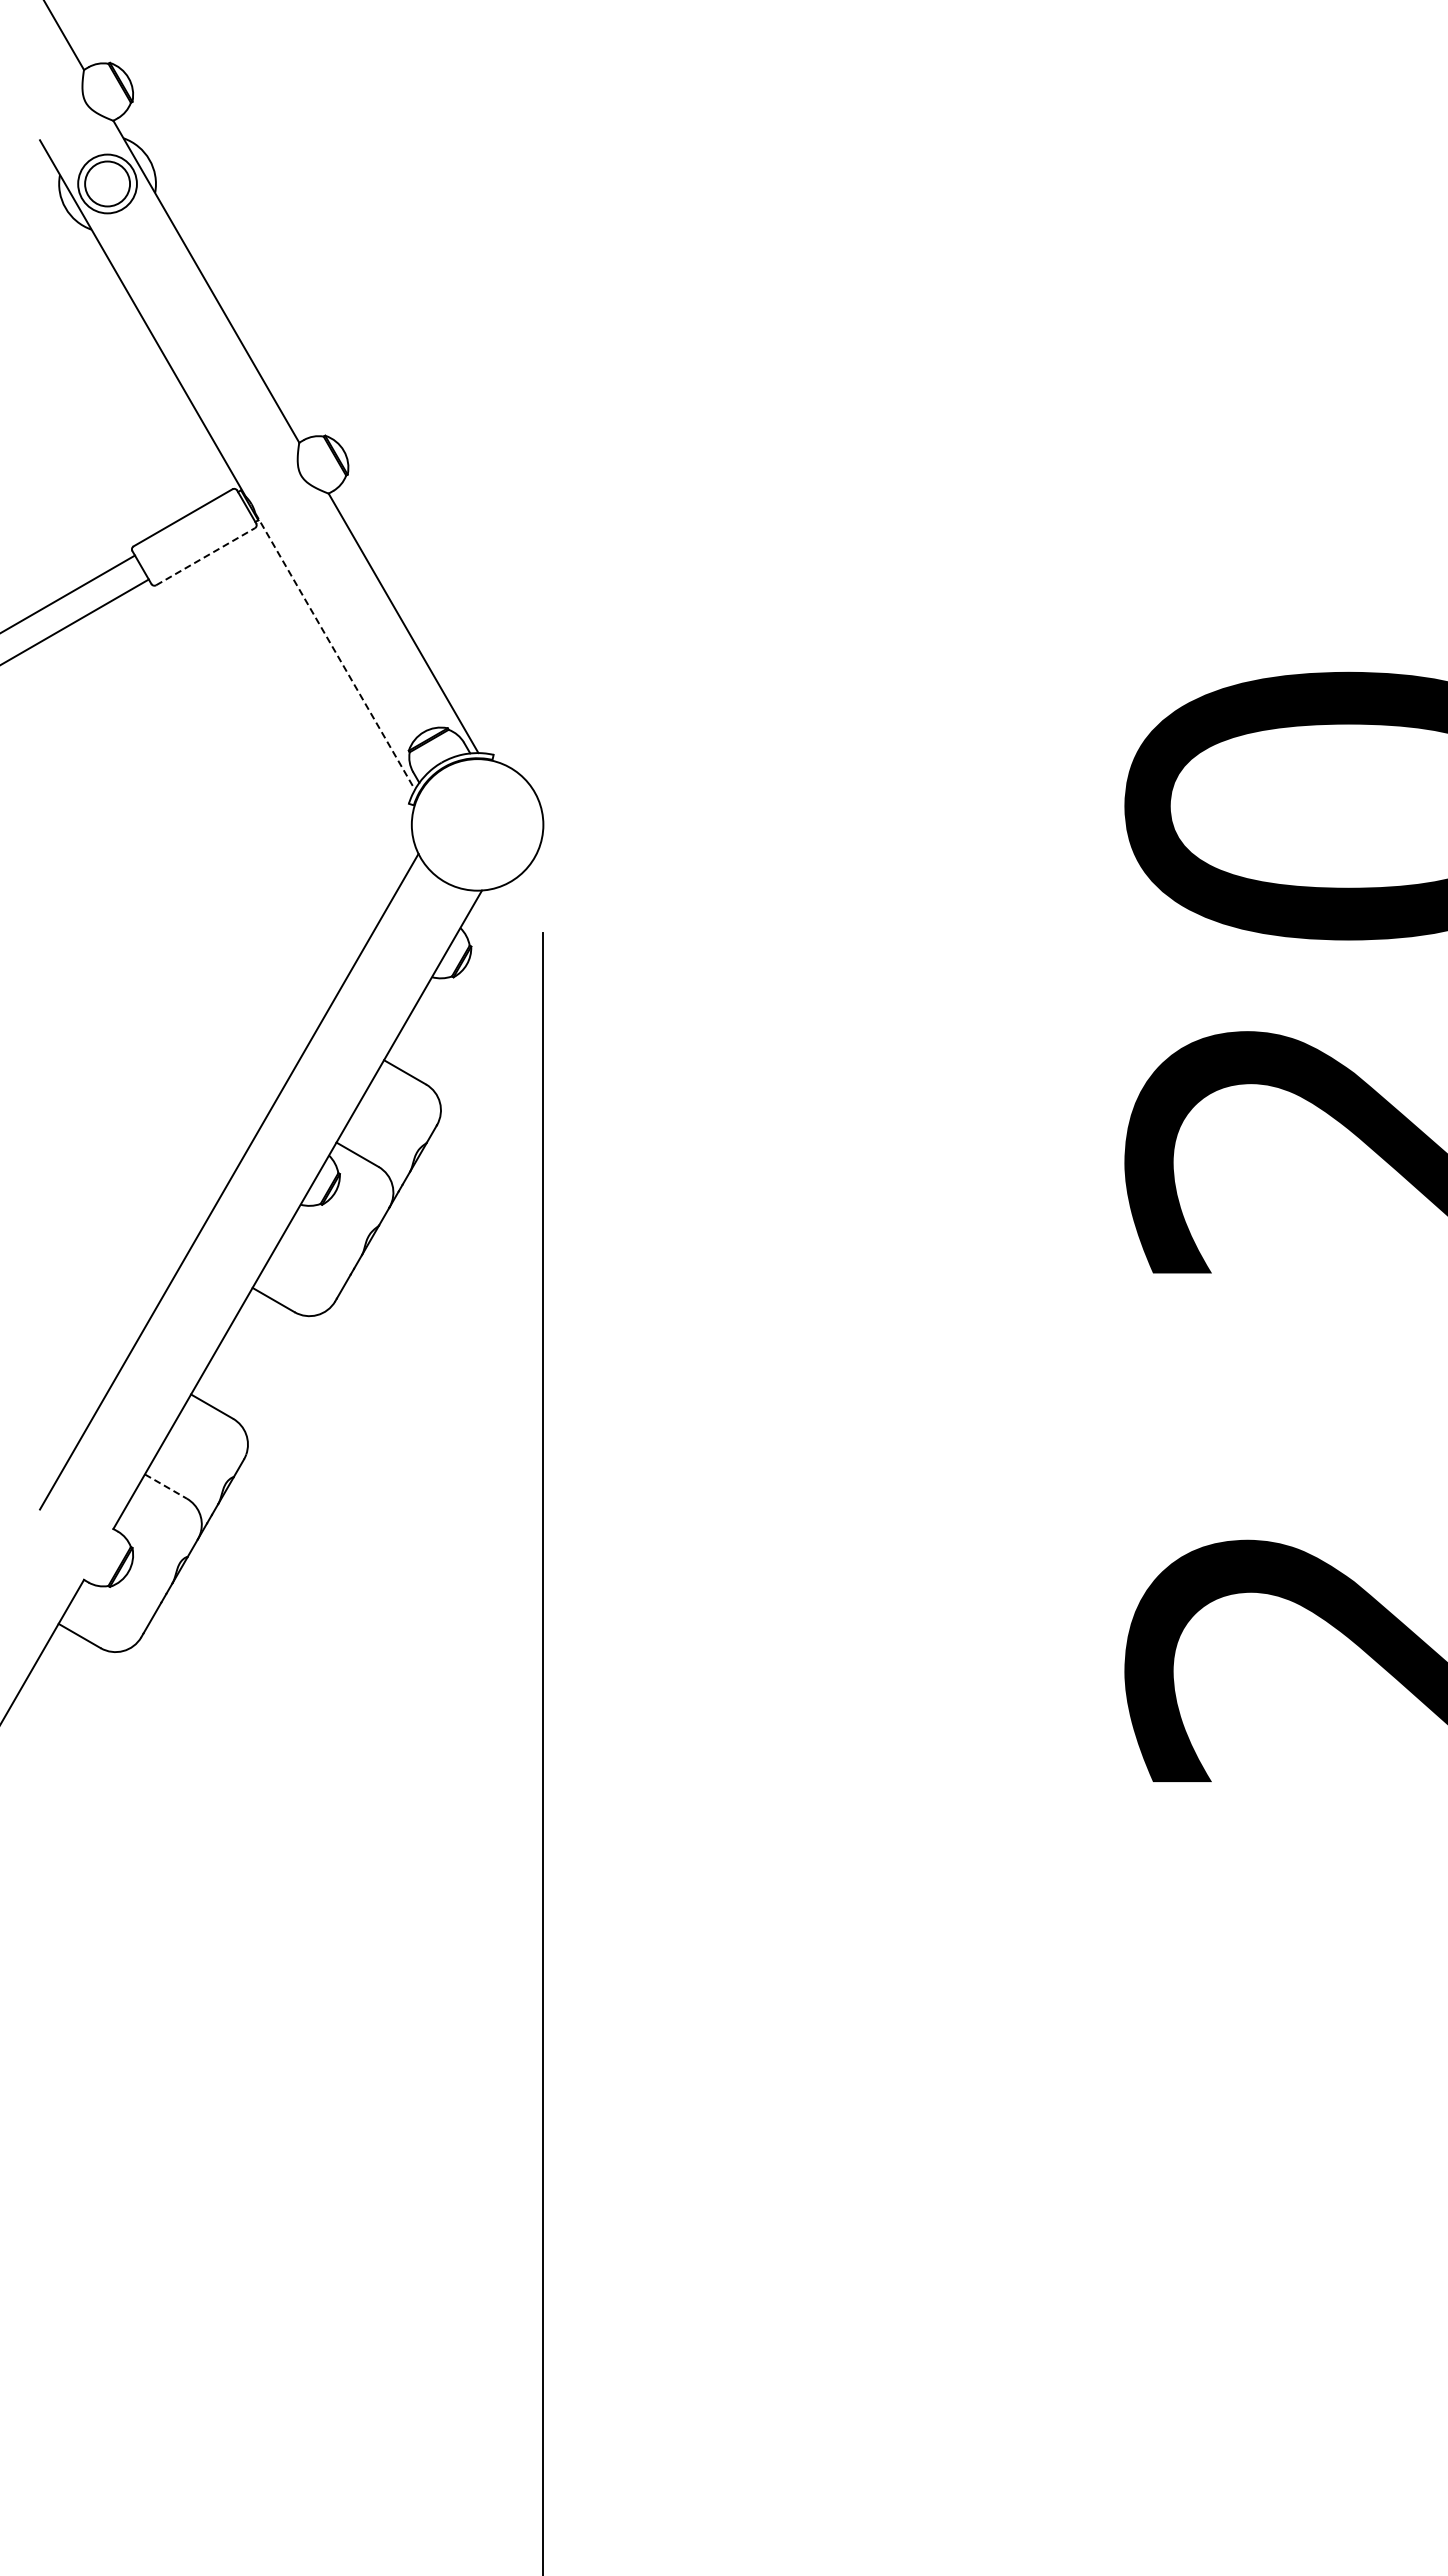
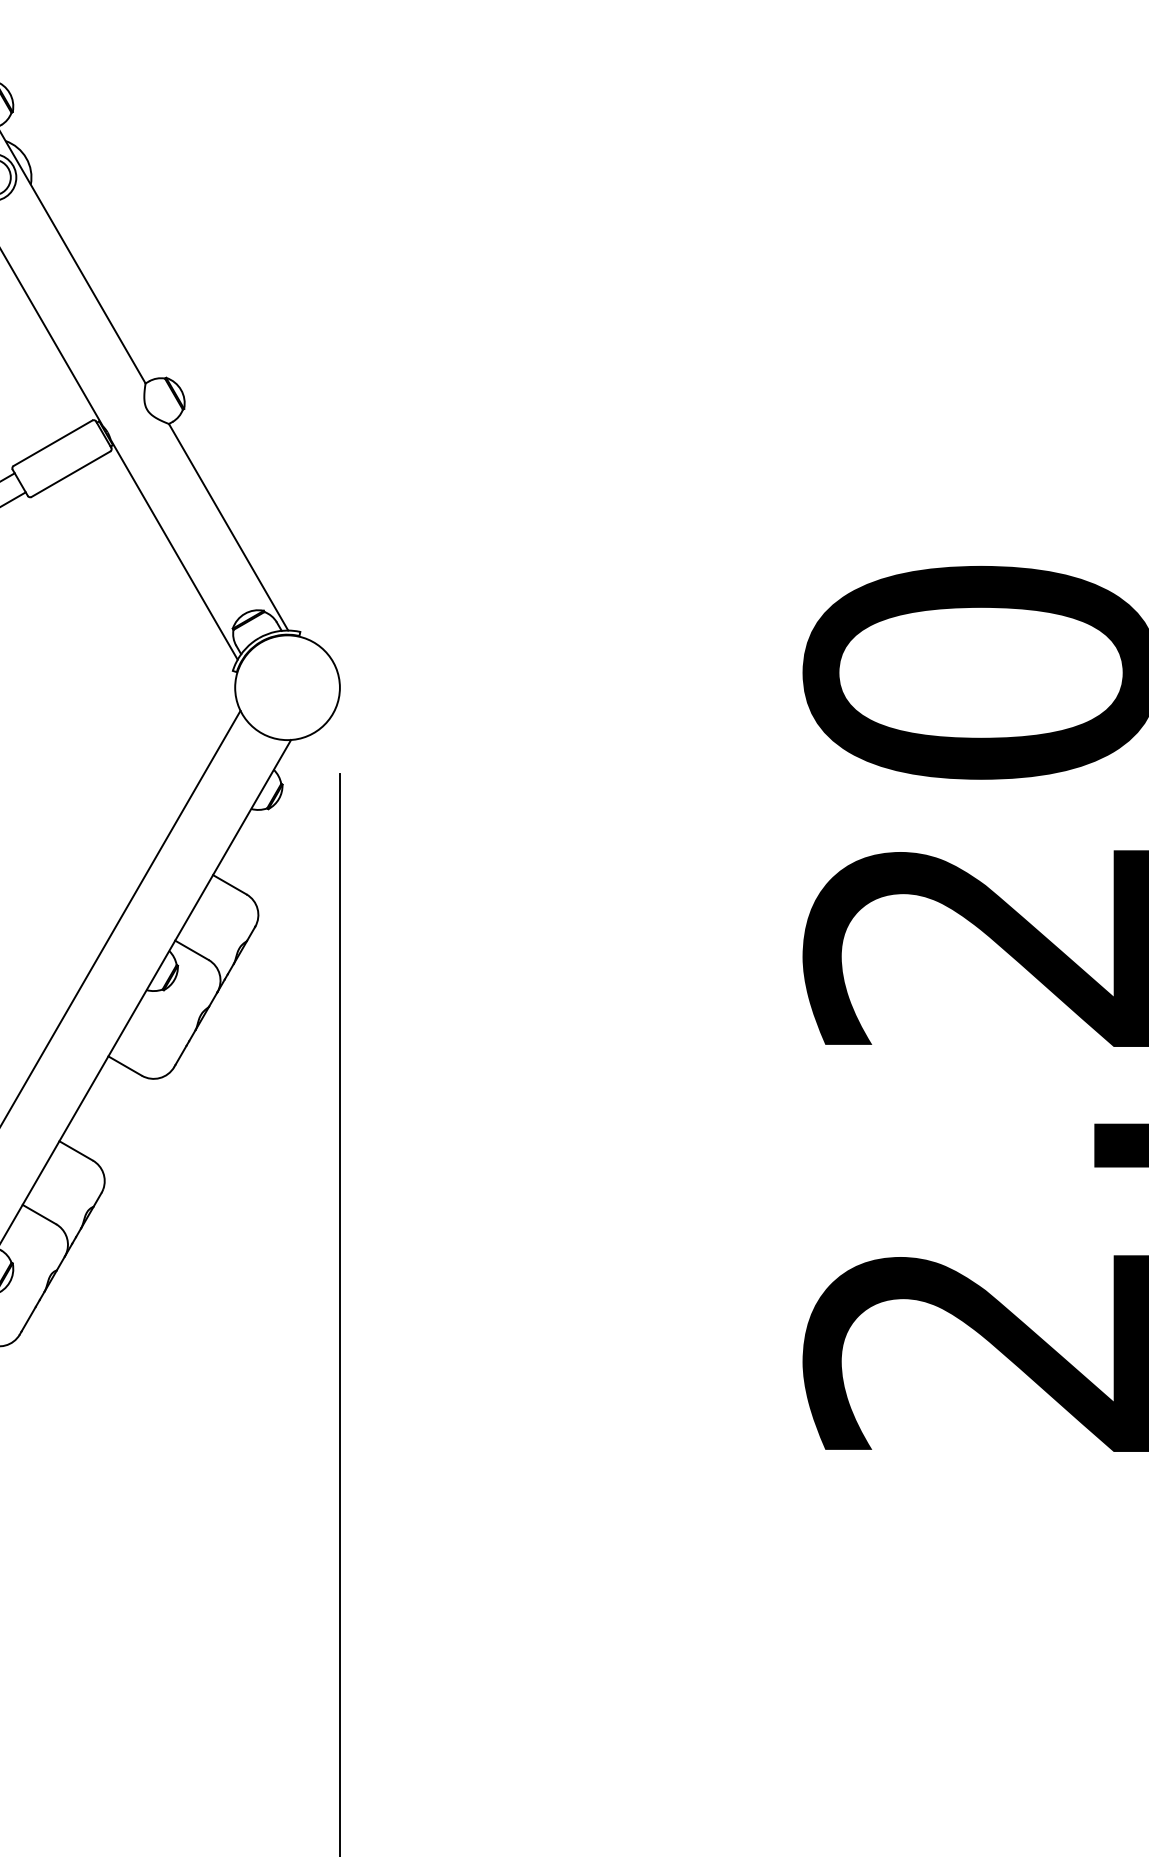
line: (205, 556) -> (70, 474), dashed -> solid
line: (335, 651) -> (174, 549), dashed -> solid
line: (166, 1486) -> (39, 1214), dashed -> solid

